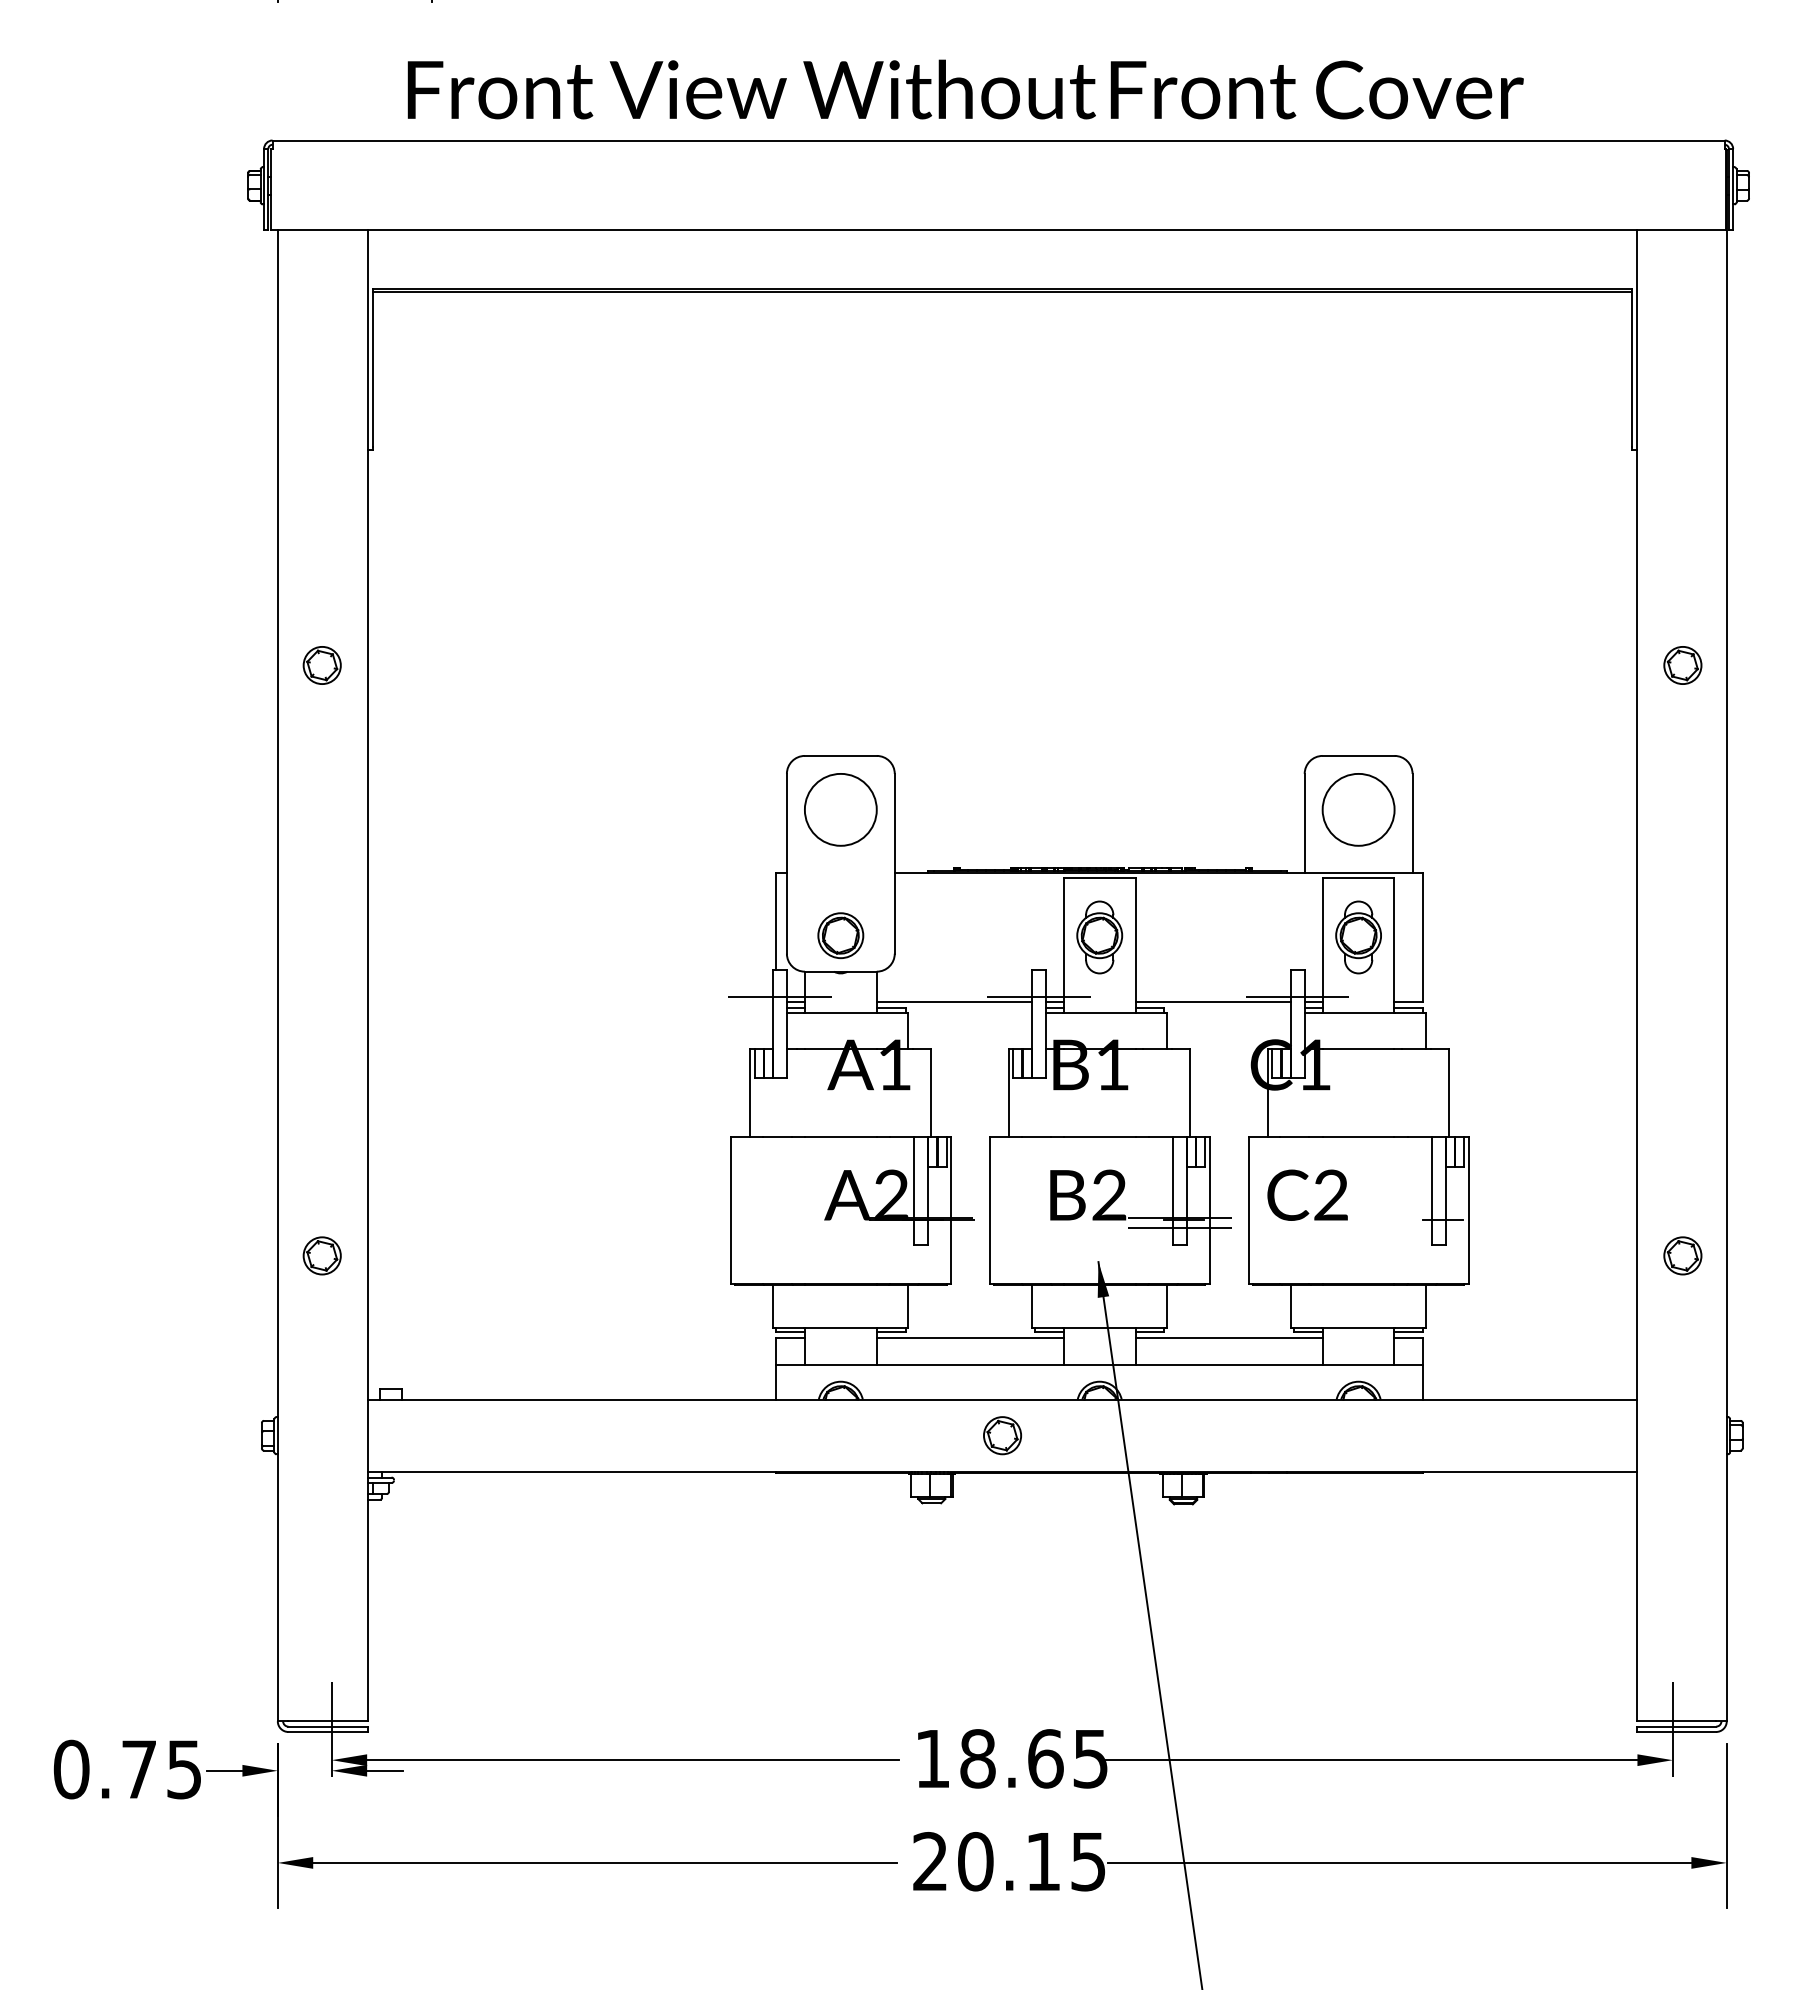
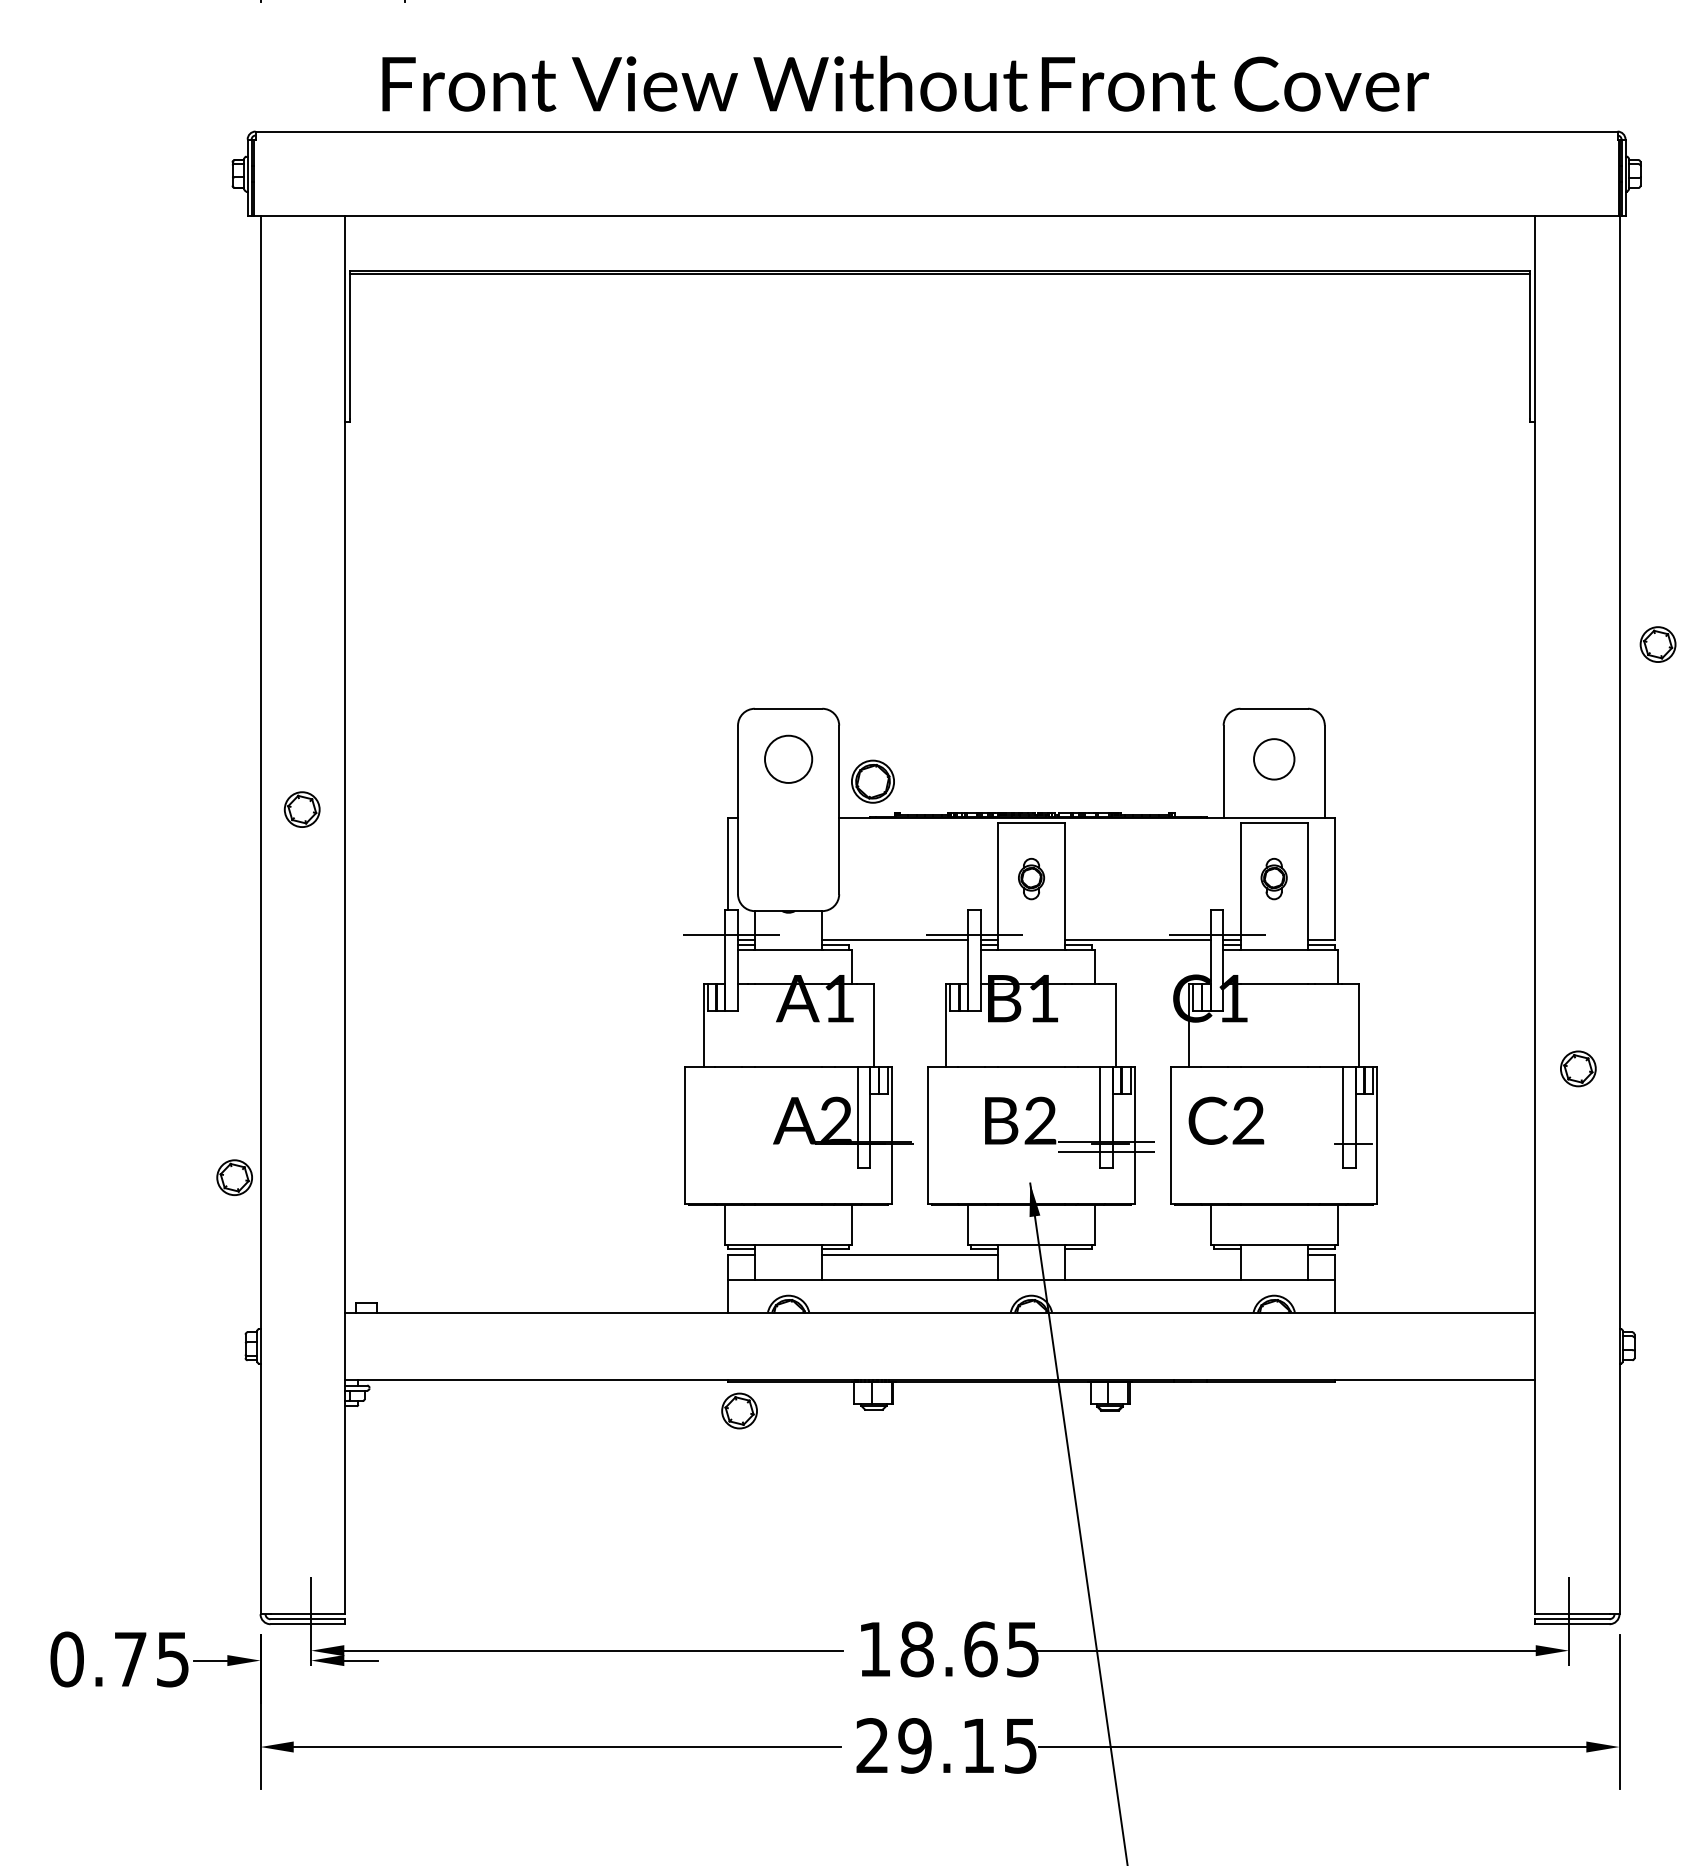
part: (321, 665) -> (301, 809), moved
part: (1682, 665) -> (1657, 644), moved
circle: (840, 809) -> (788, 759), size x0.7
circle: (1358, 809) -> (1274, 759), size x0.6
part: (840, 935) -> (872, 781), moved
part: (1099, 937) -> (1031, 879), size x0.6
part: (1358, 937) -> (1274, 879), size x0.6
part: (321, 1255) -> (233, 1177), moved
part: (1682, 1255) -> (1577, 1068), moved
line: (1228, 1337) -> (1152, 1254), removed
part: (1002, 1435) -> (739, 1410), moved
text: (975, 1861) -> (914, 1745), 20.15 -> 29.15

